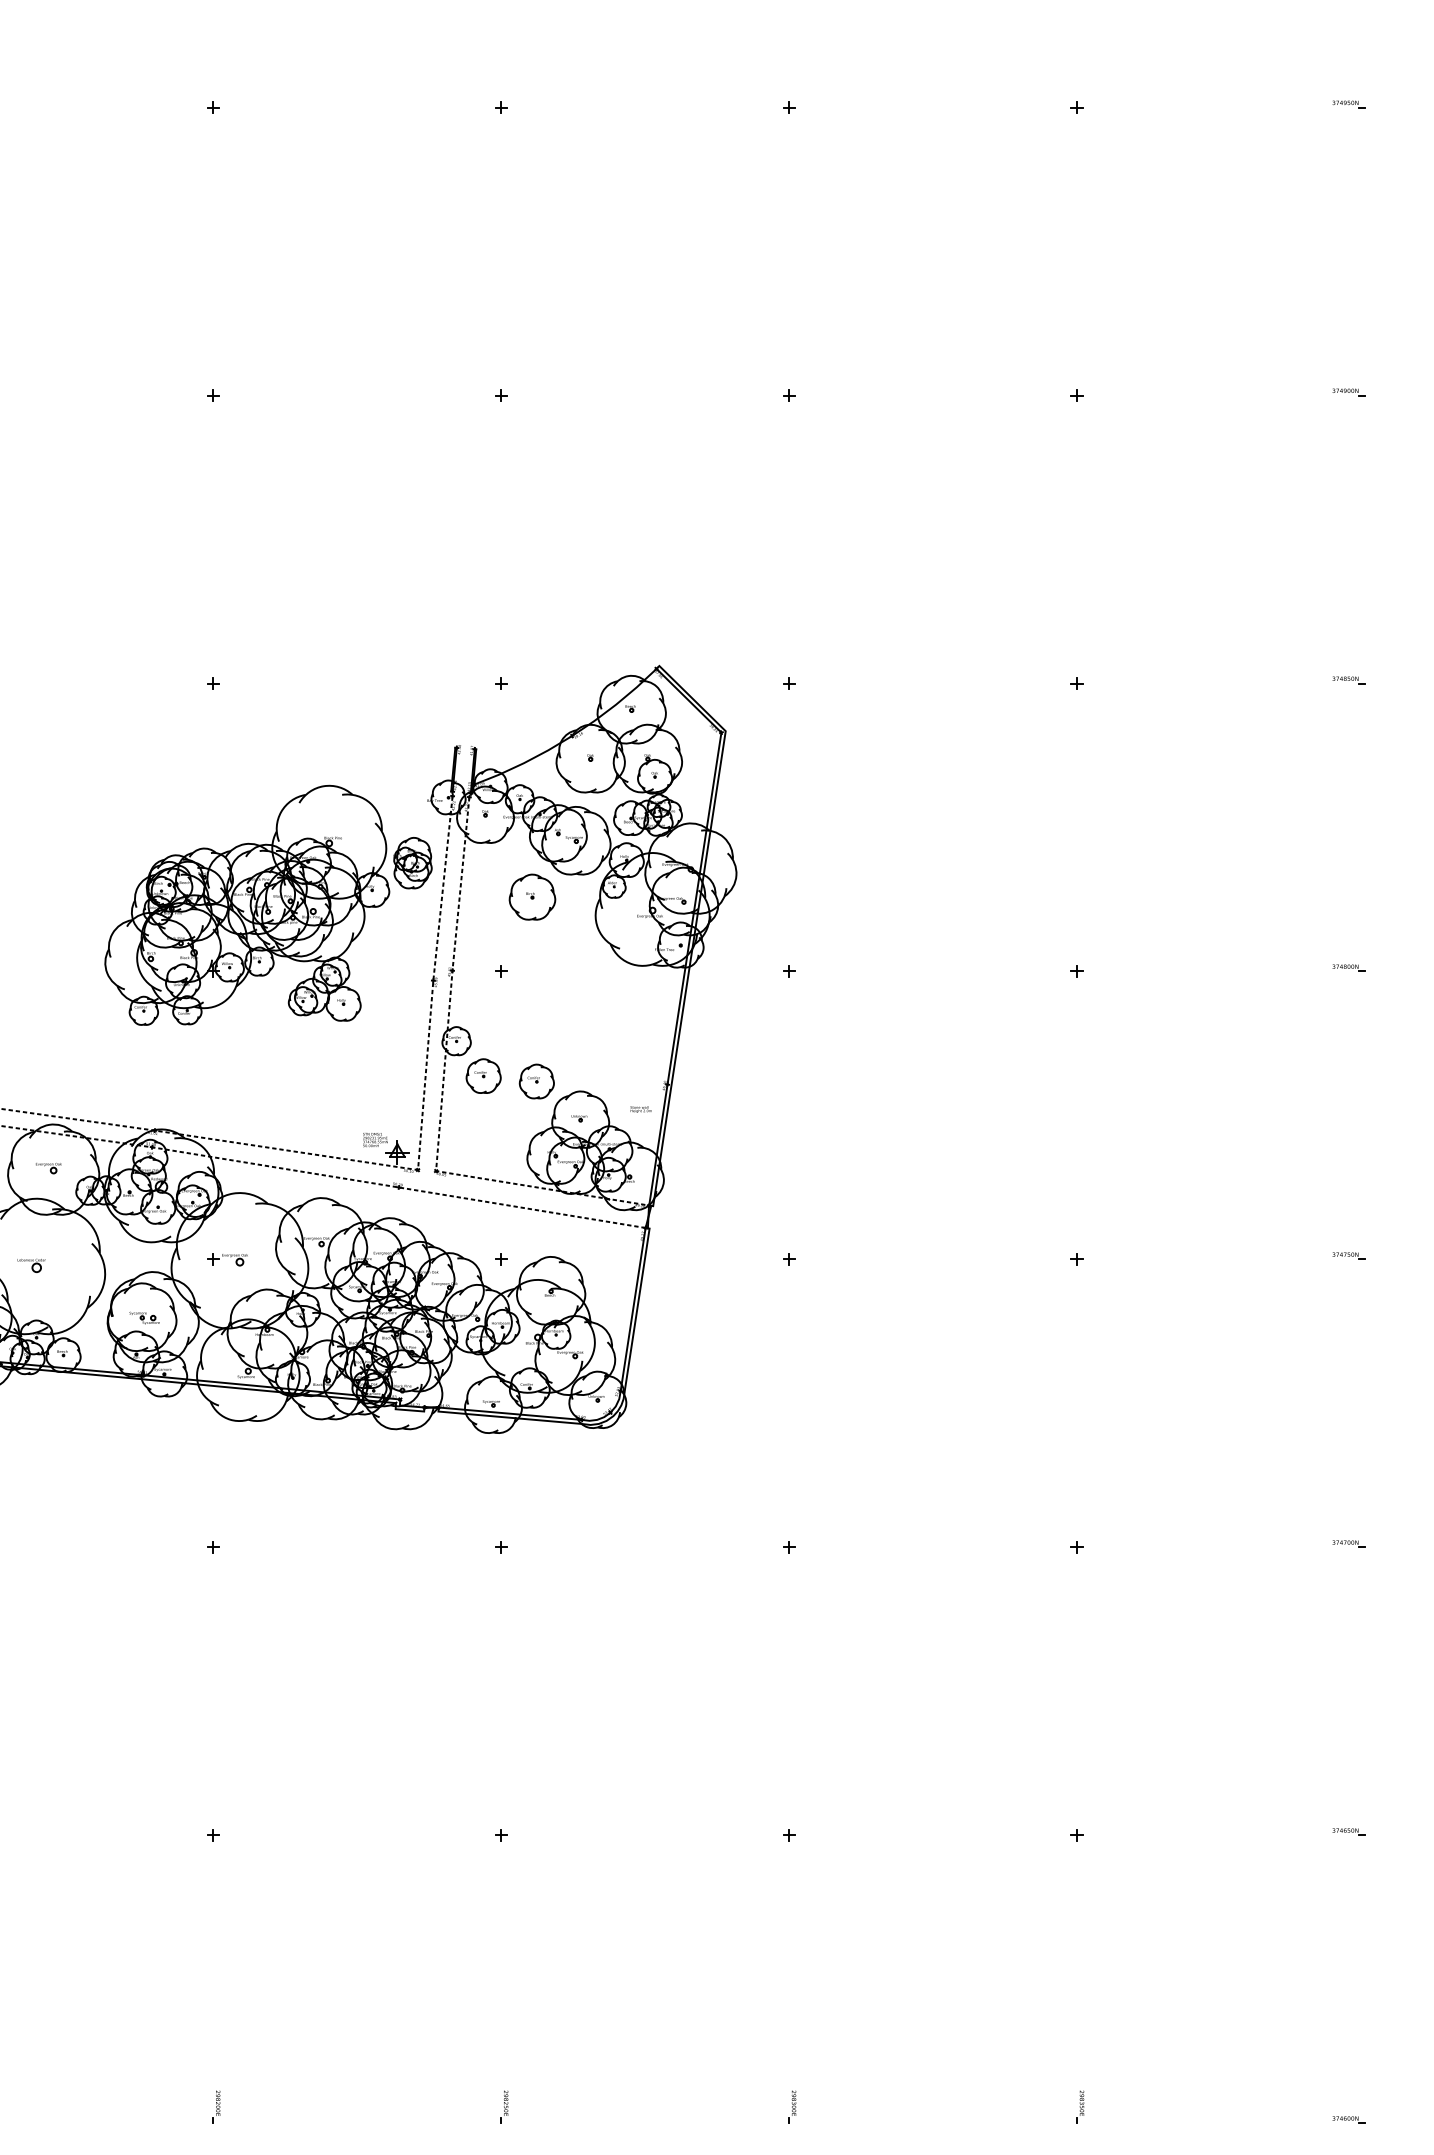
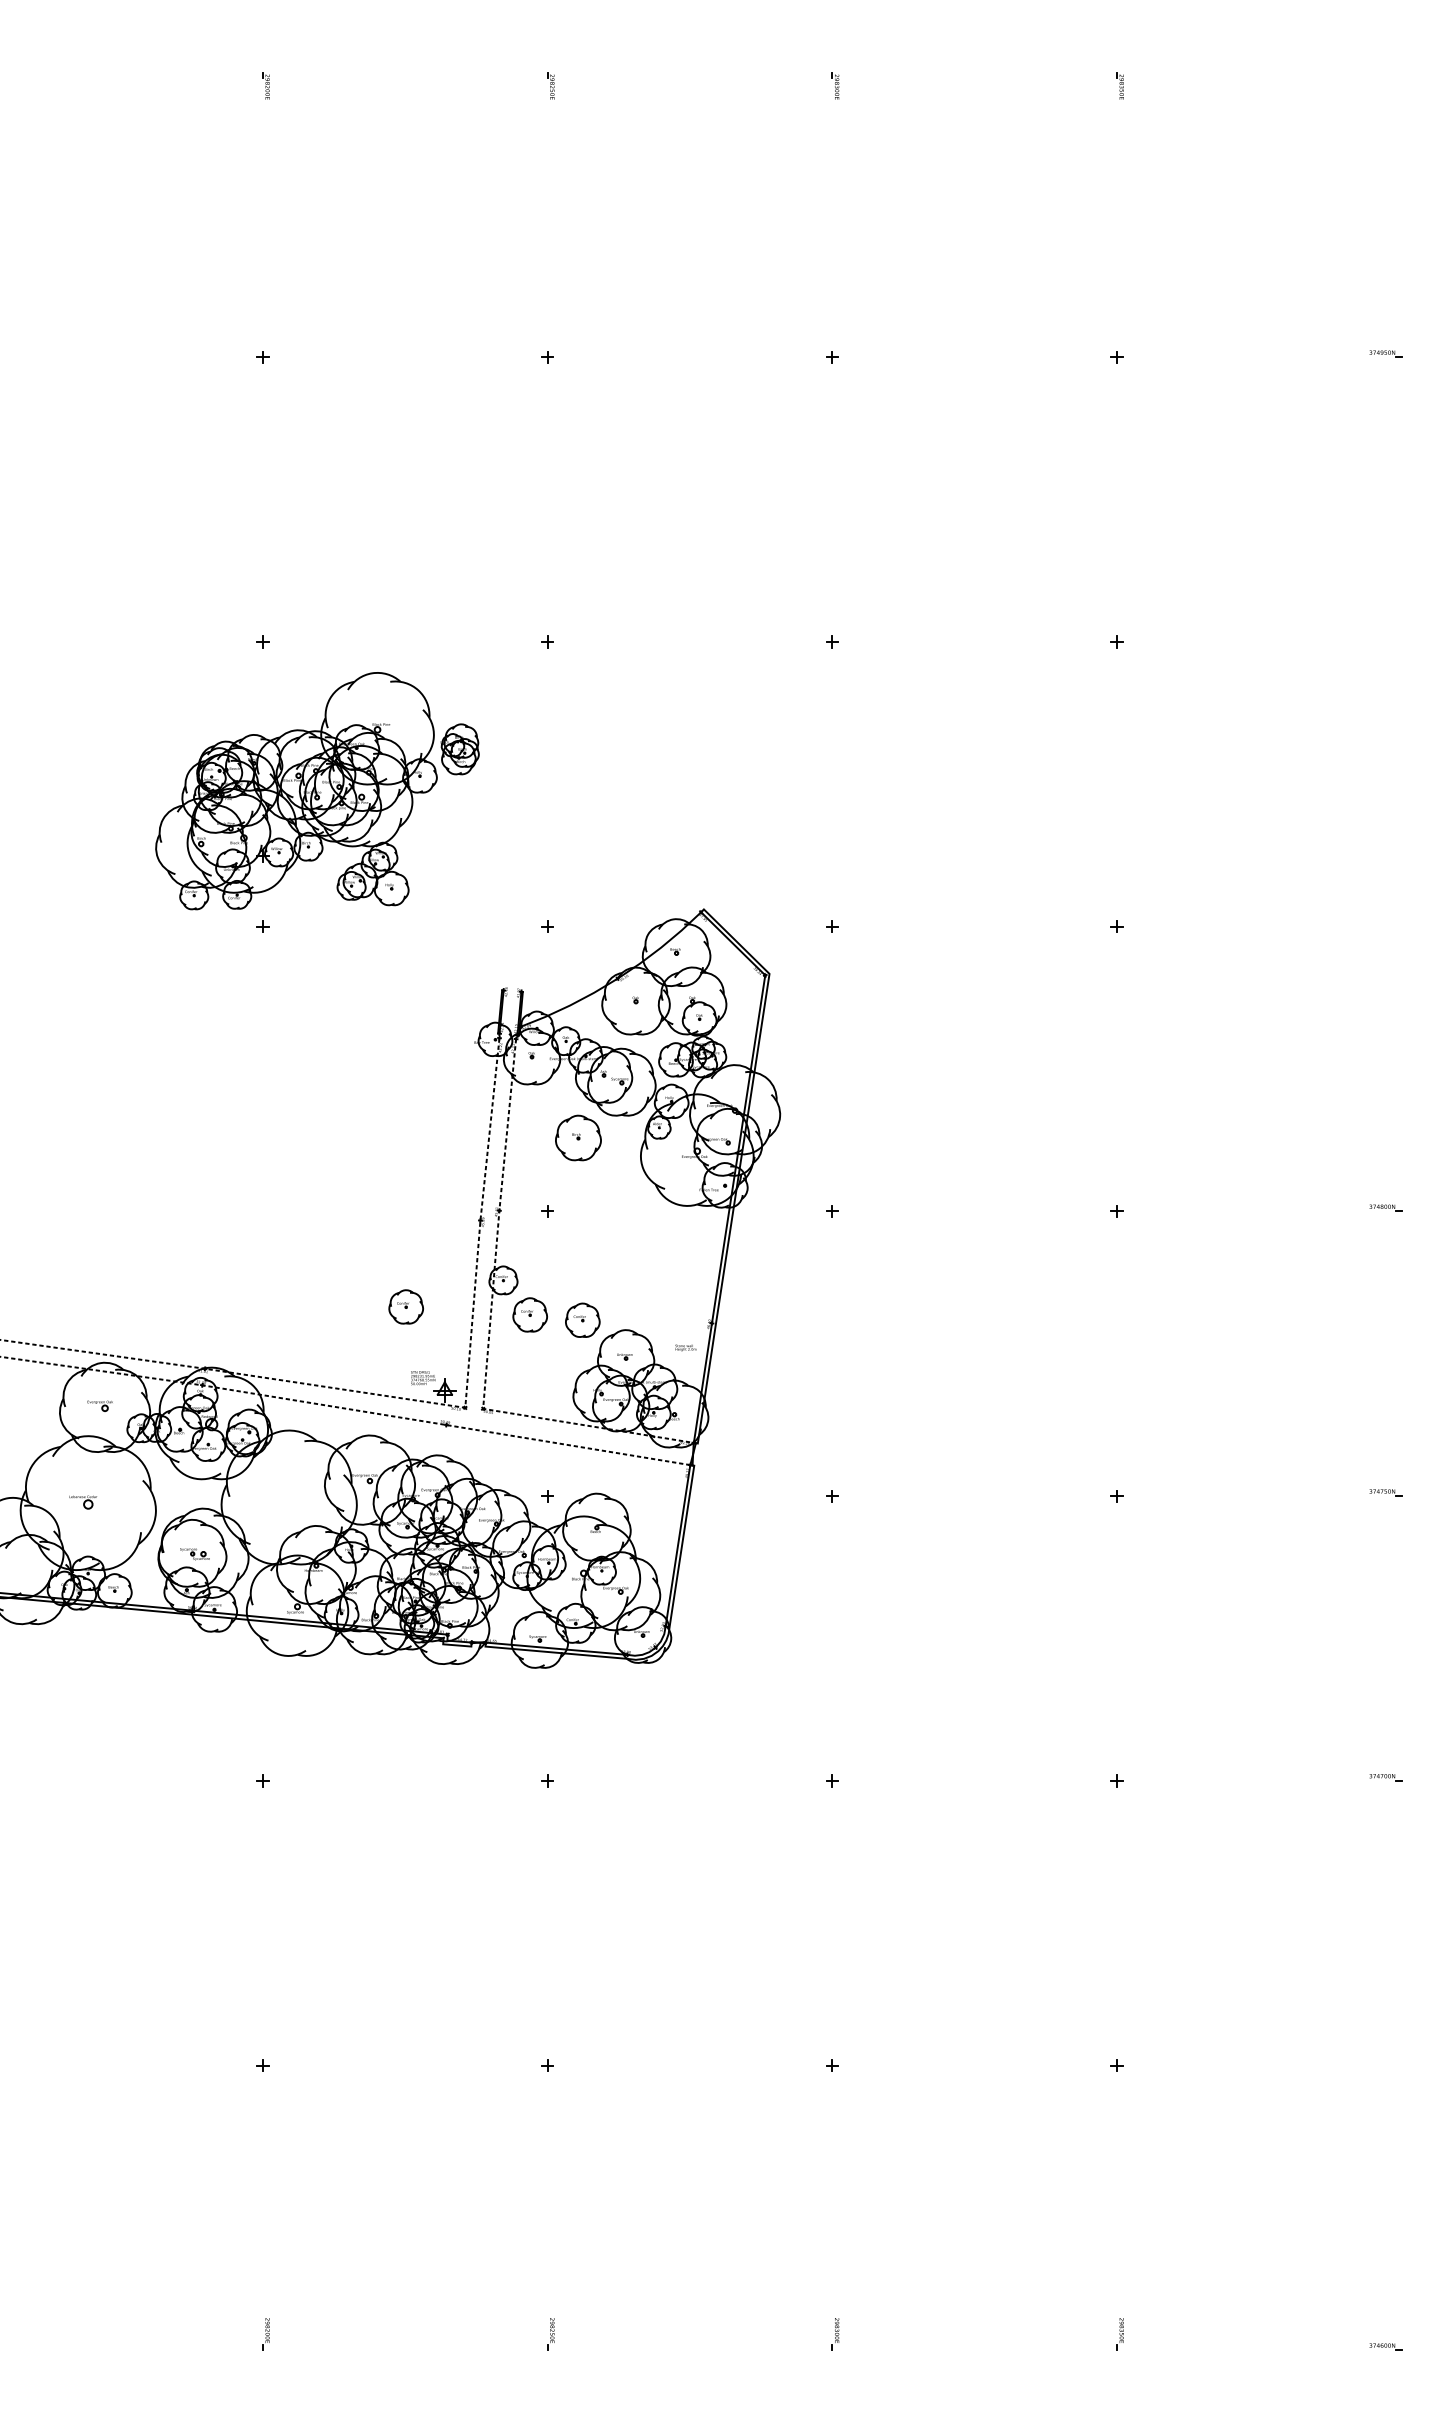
part: (1348, 391) -> (1385, 638), removed
part: (1348, 680) -> (1385, 923), removed
part: (268, 905) -> (317, 791), moved
part: (357, 1067) -> (405, 1306), added
part: (227, 1259) -> (276, 1496), removed
part: (1348, 1832) -> (1385, 2062), removed

